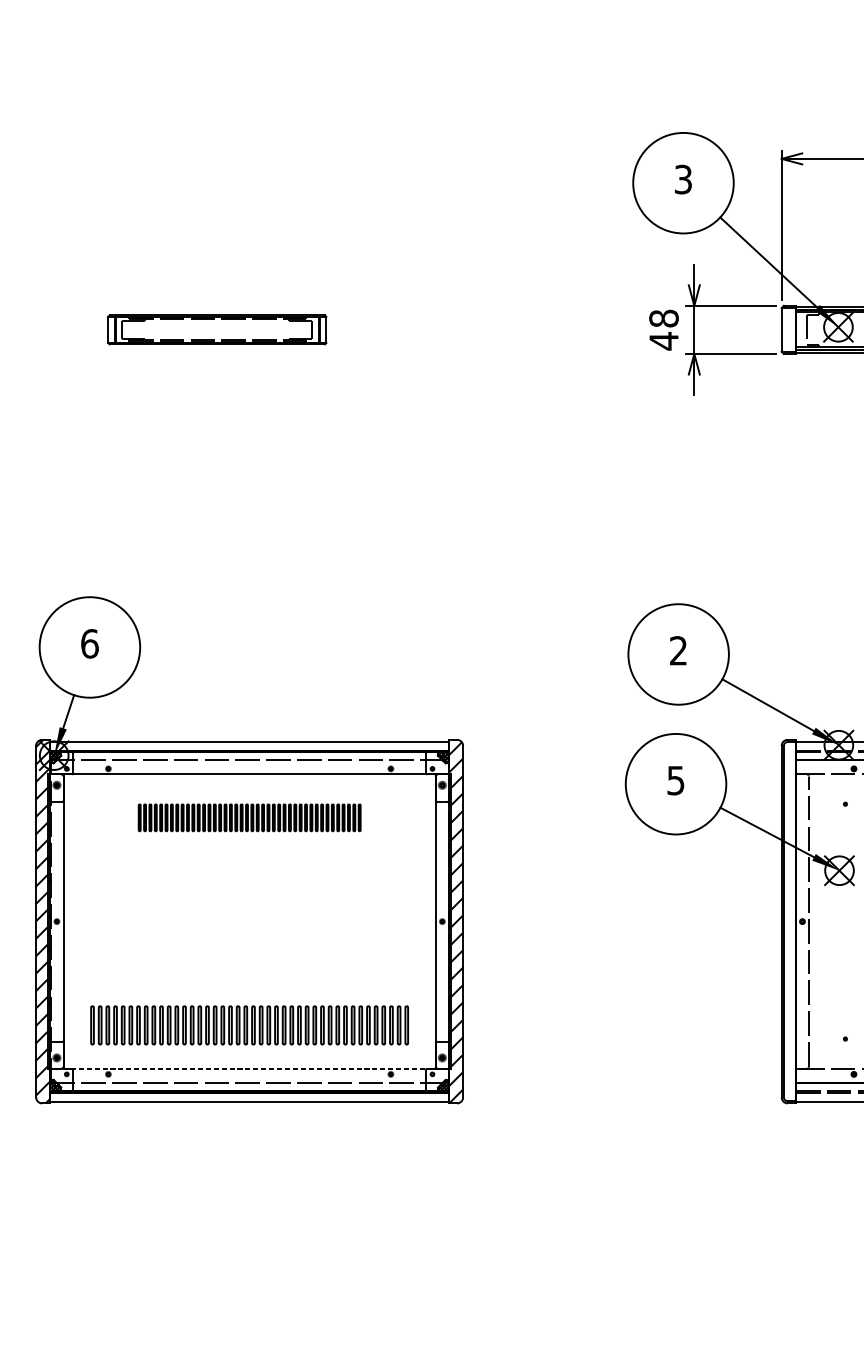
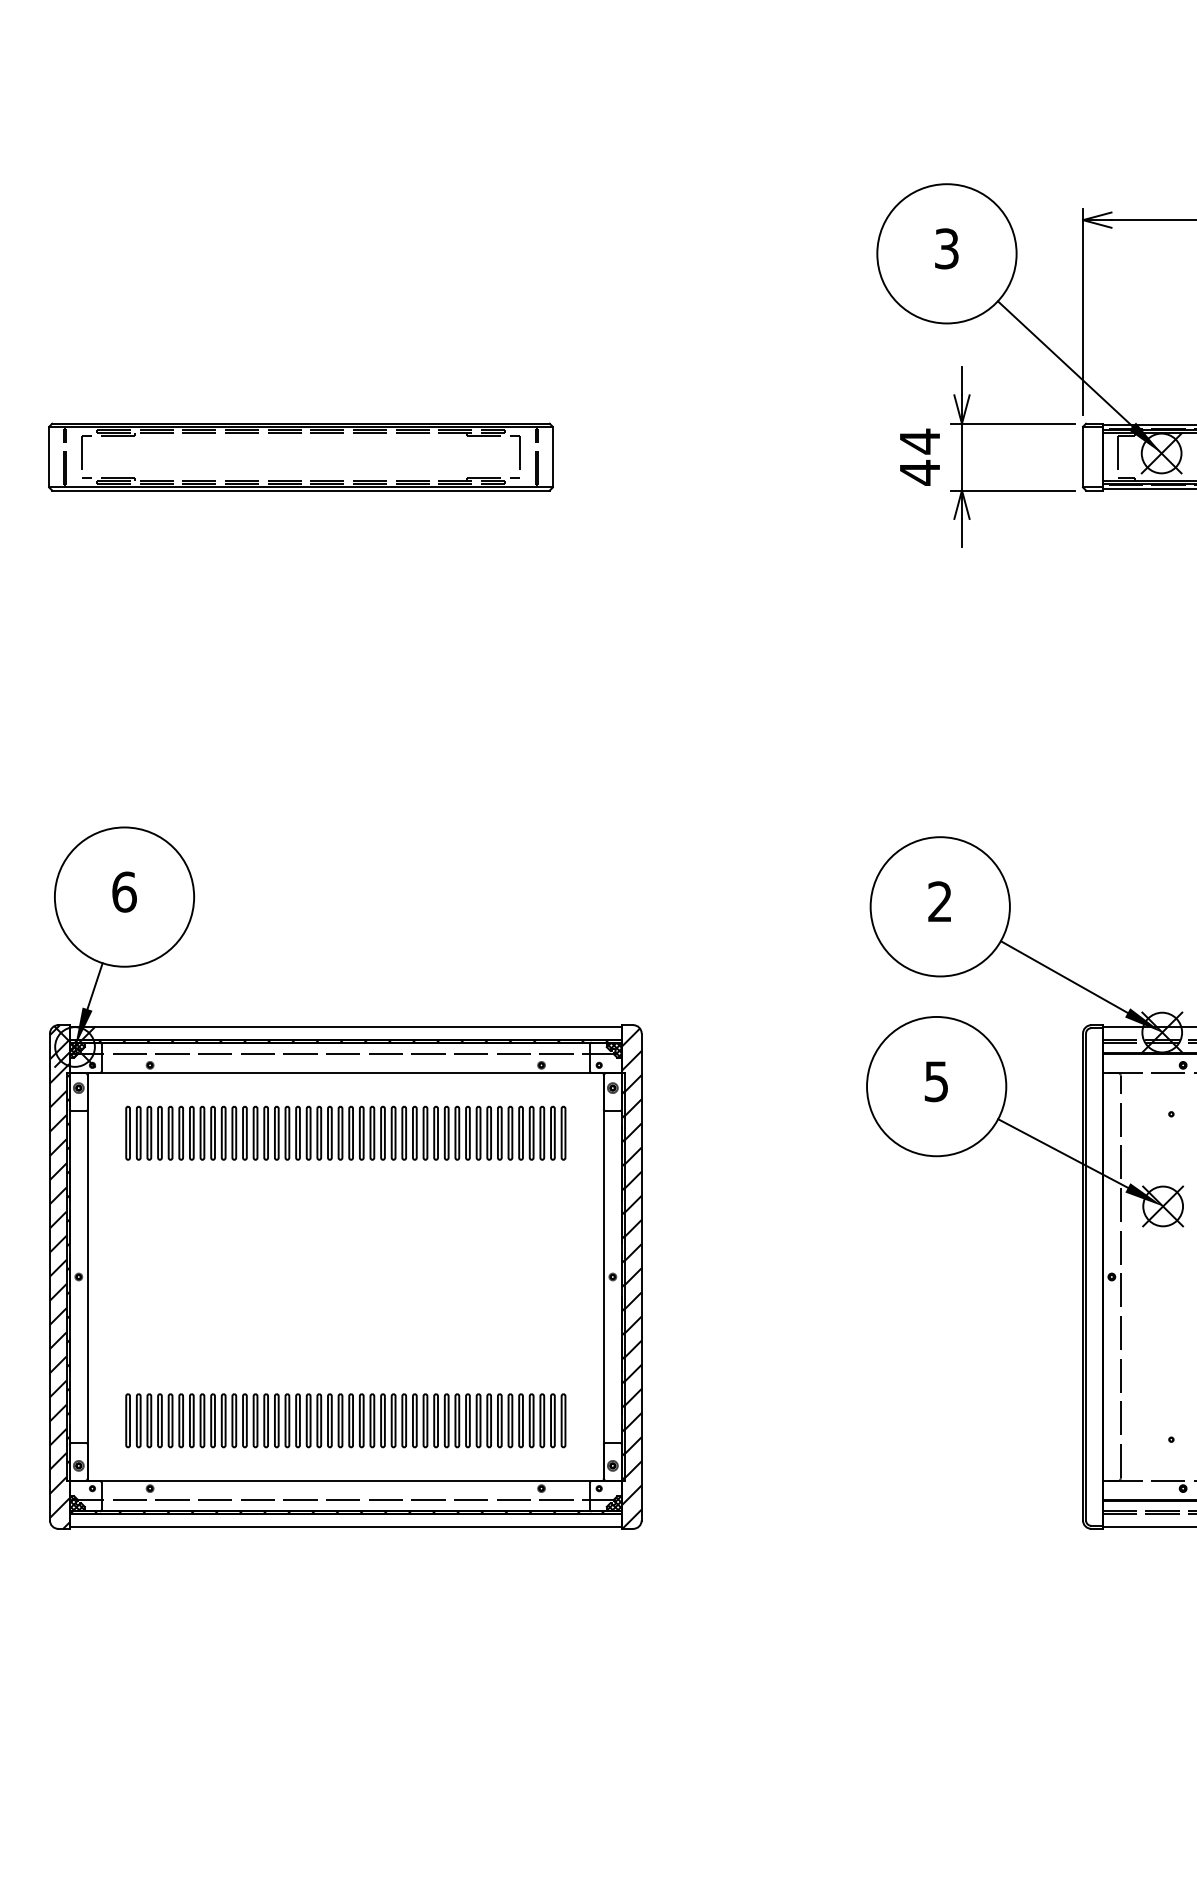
text: (663, 318) -> (919, 441), 48 -> 44
part: (216, 329) -> (300, 456), size x1.67
part: (249, 817) -> (345, 1132), size x1.43
line: (249, 1069) -> (345, 1481), dashed -> solid

